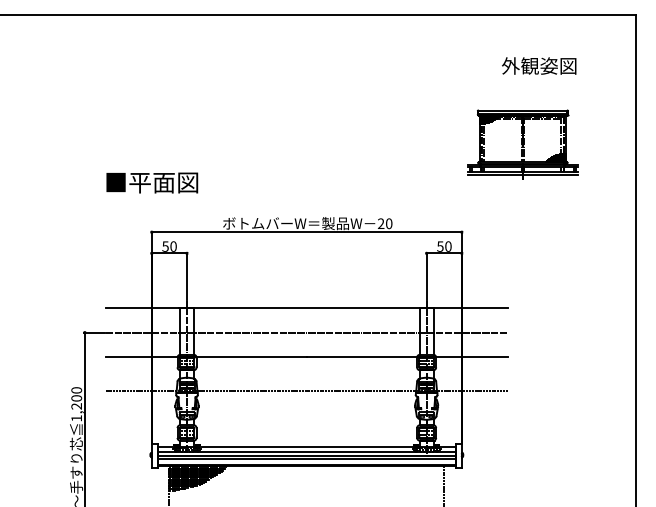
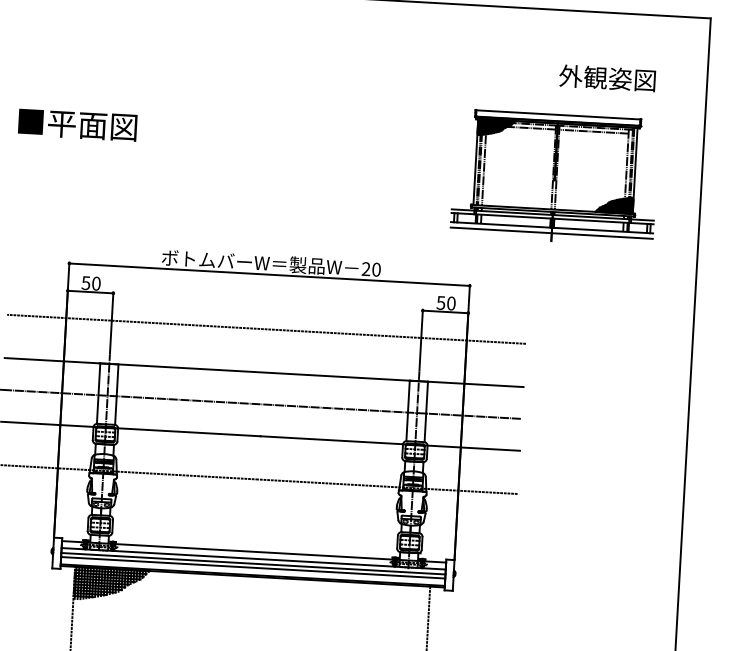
text: (539, 65) -> (607, 77), moved
part: (522, 144) -> (554, 177), size x1.43
text: (152, 182) -> (78, 124), moved
line: (306, 274) -> (266, 329), added

